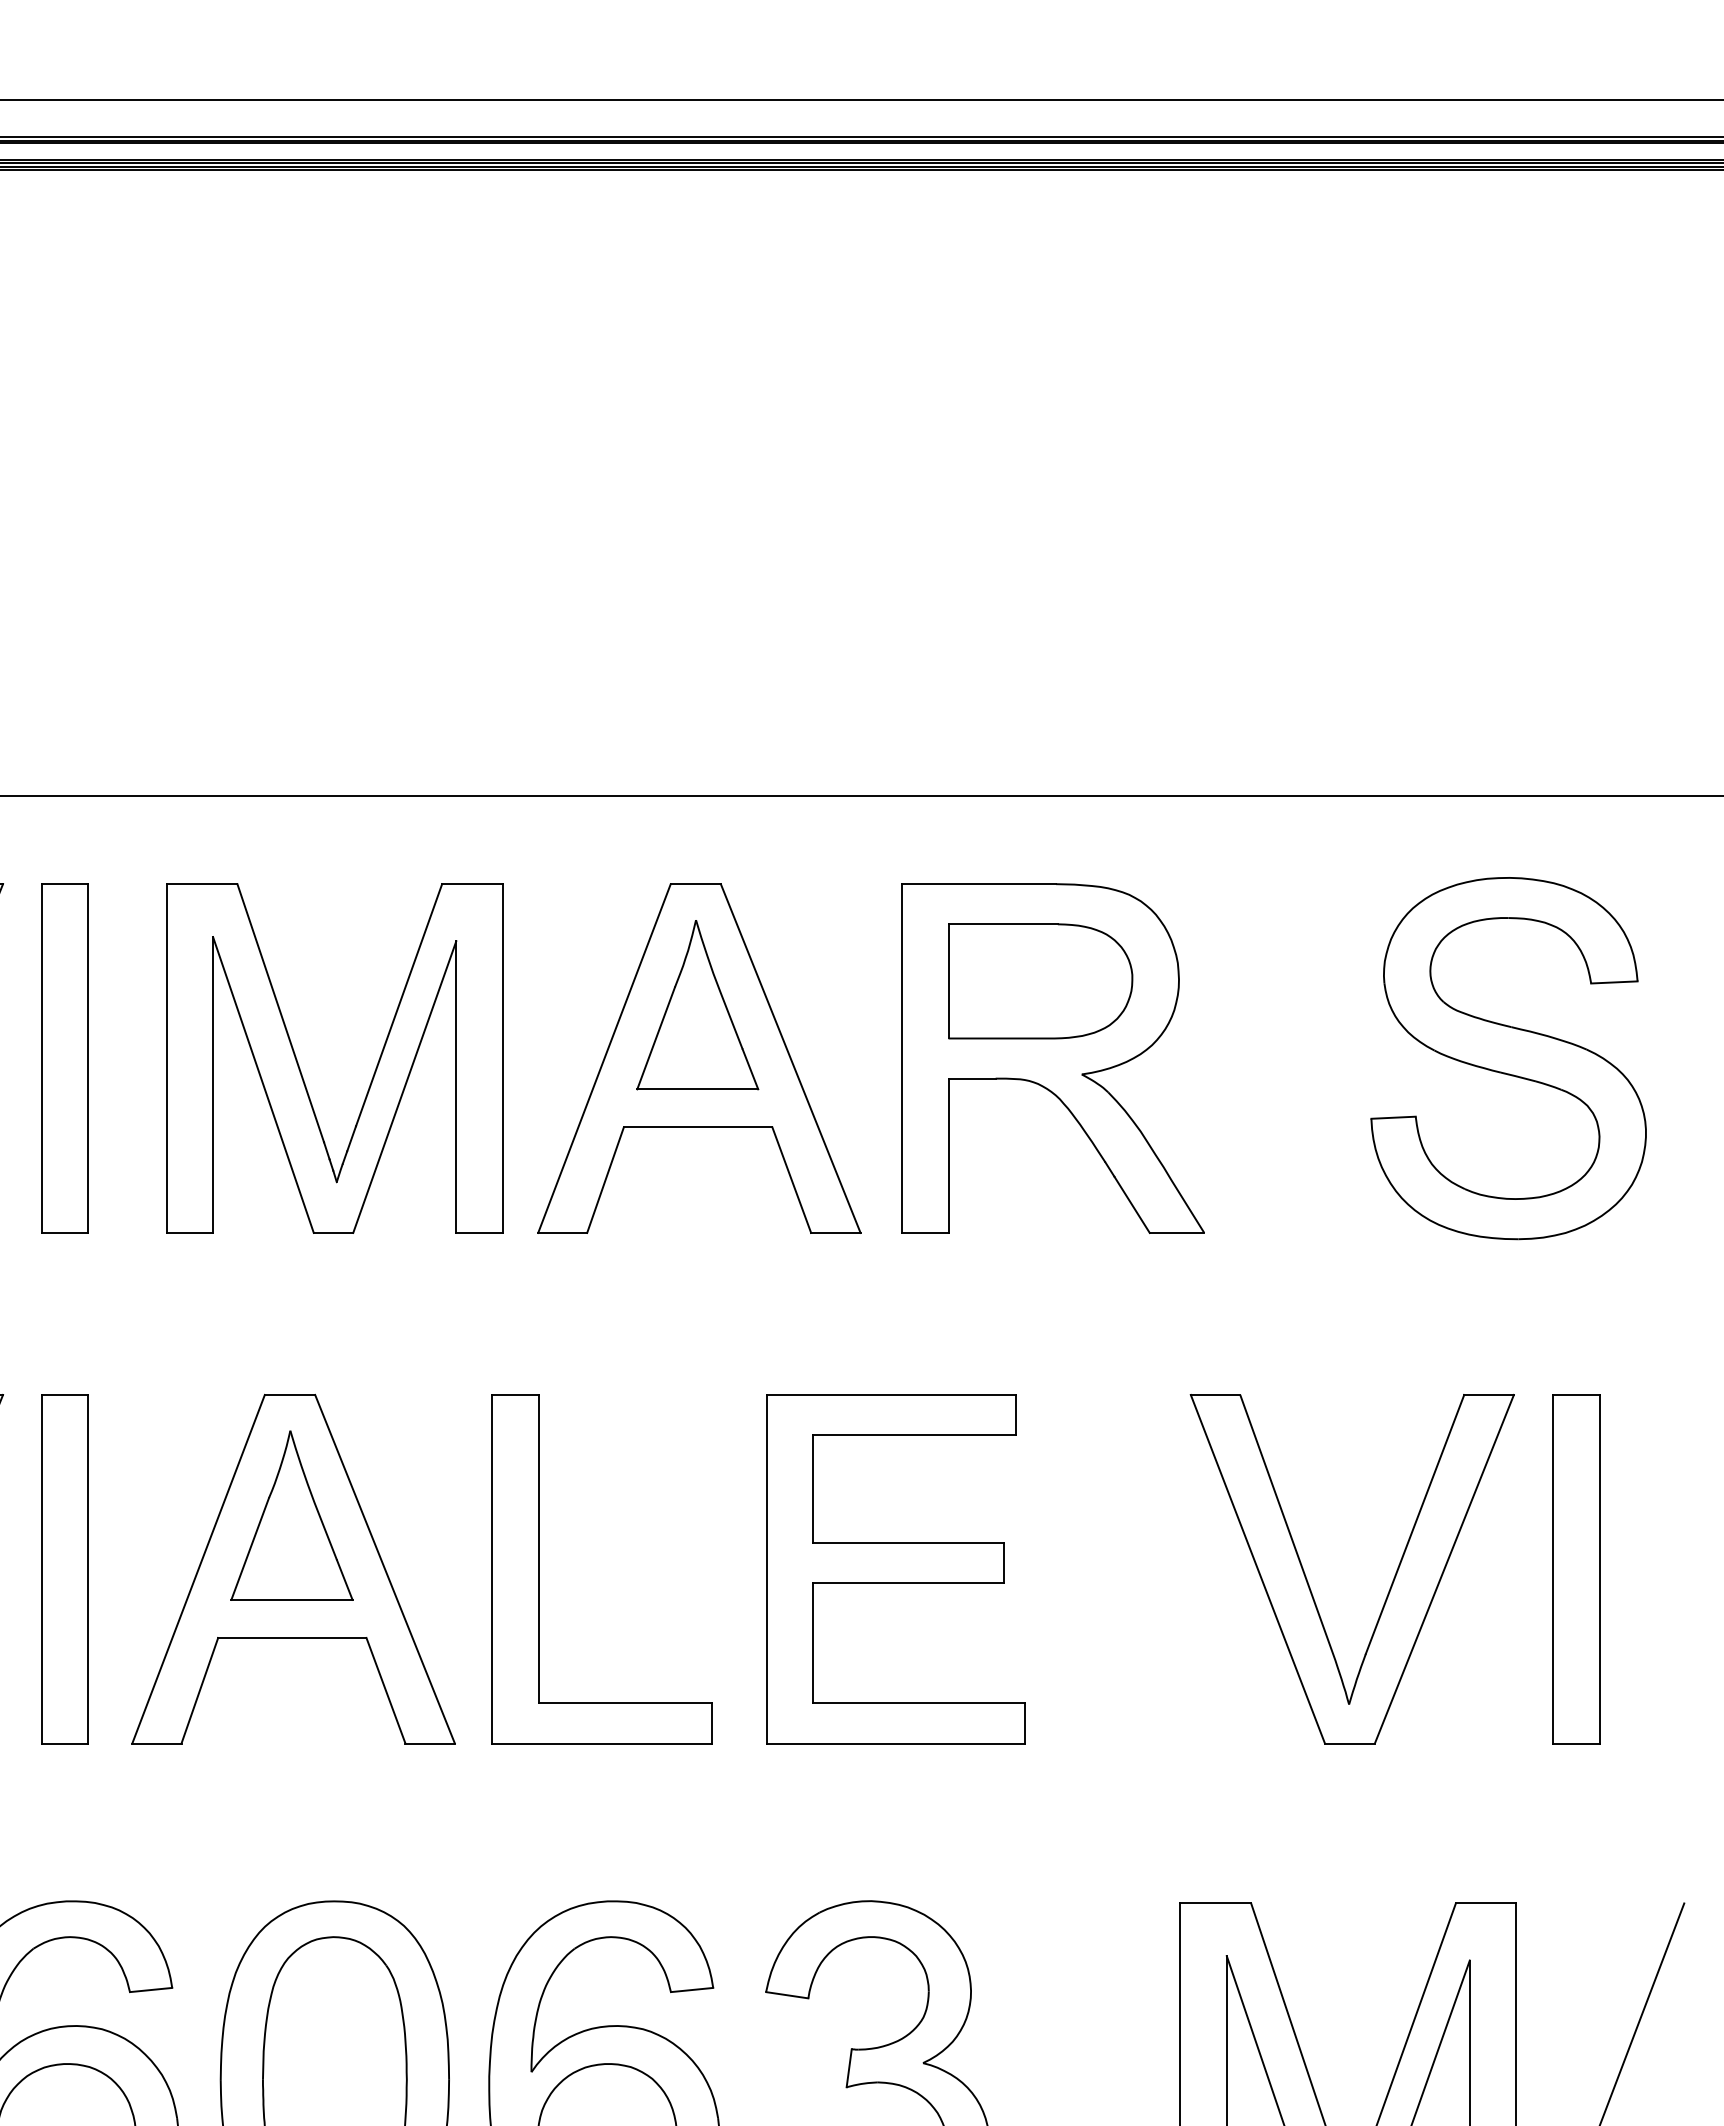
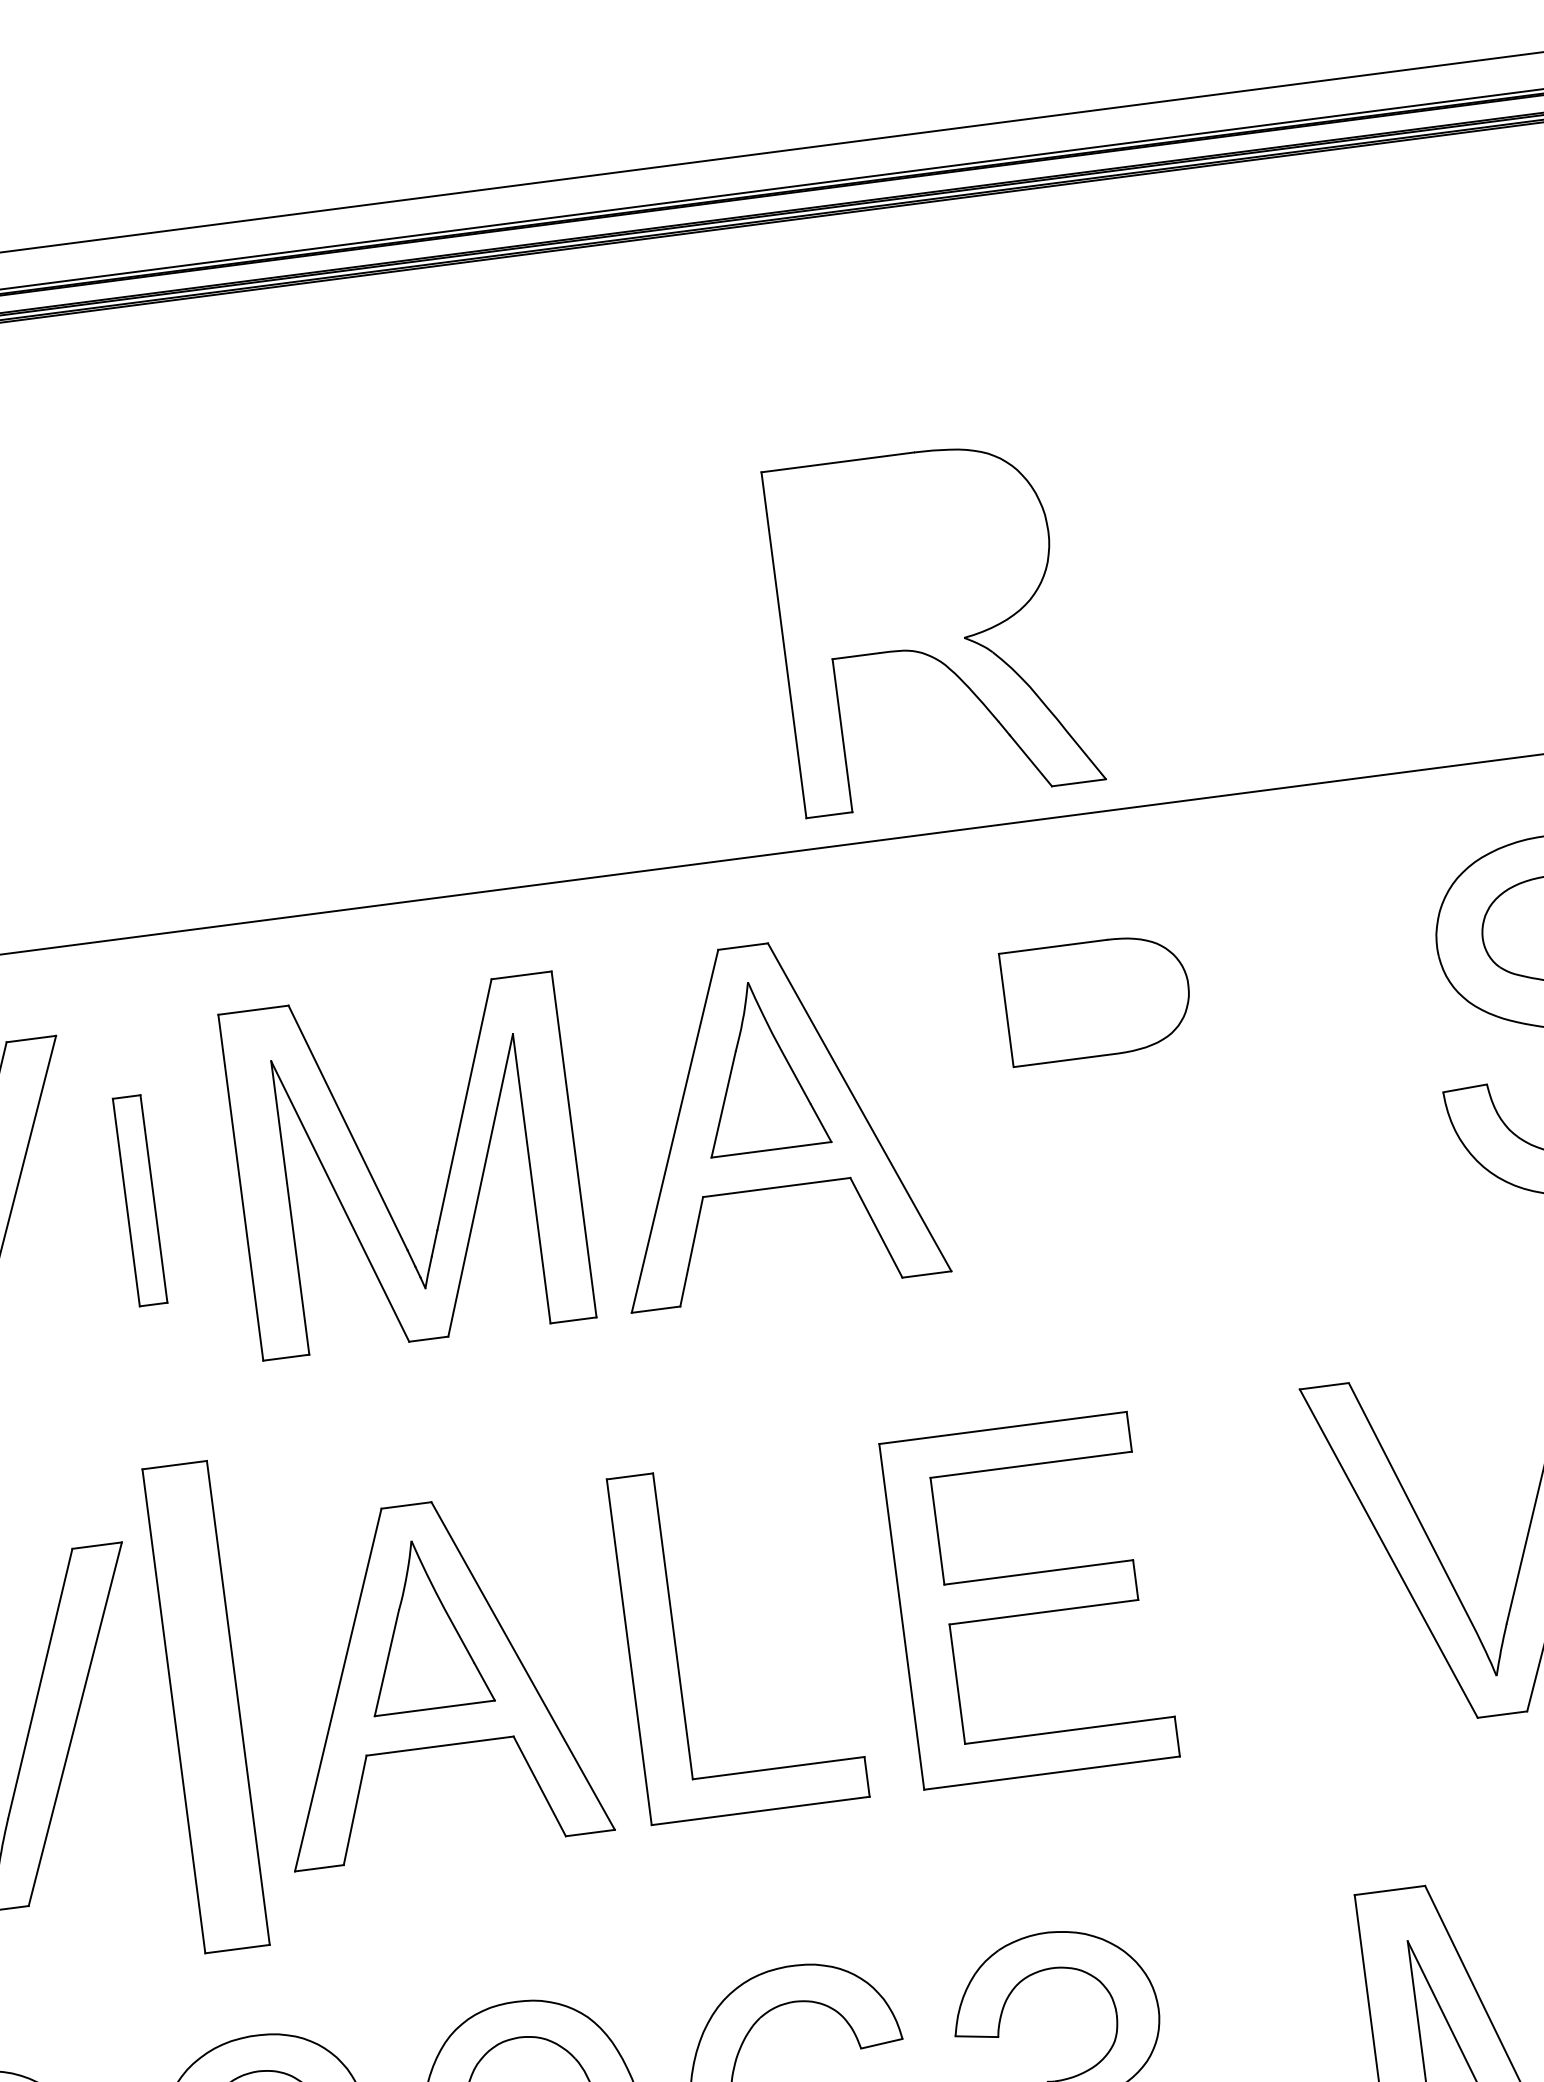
part: (64, 1058) -> (139, 1200), size x0.6
part: (1052, 1058) -> (933, 625), moved
part: (64, 1569) -> (205, 1707), size x1.4

